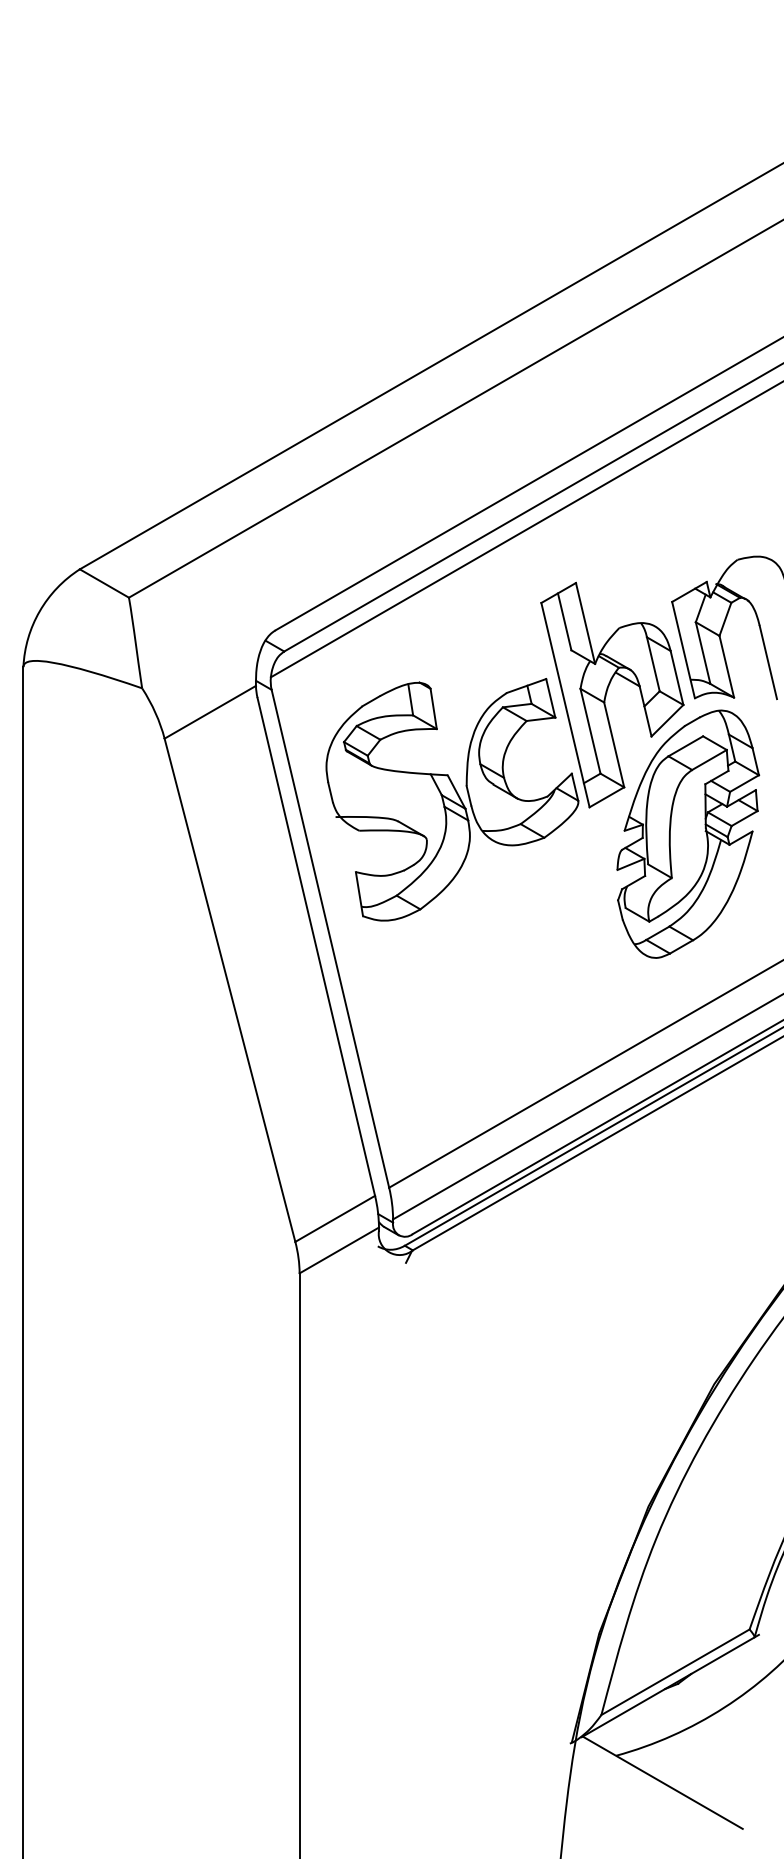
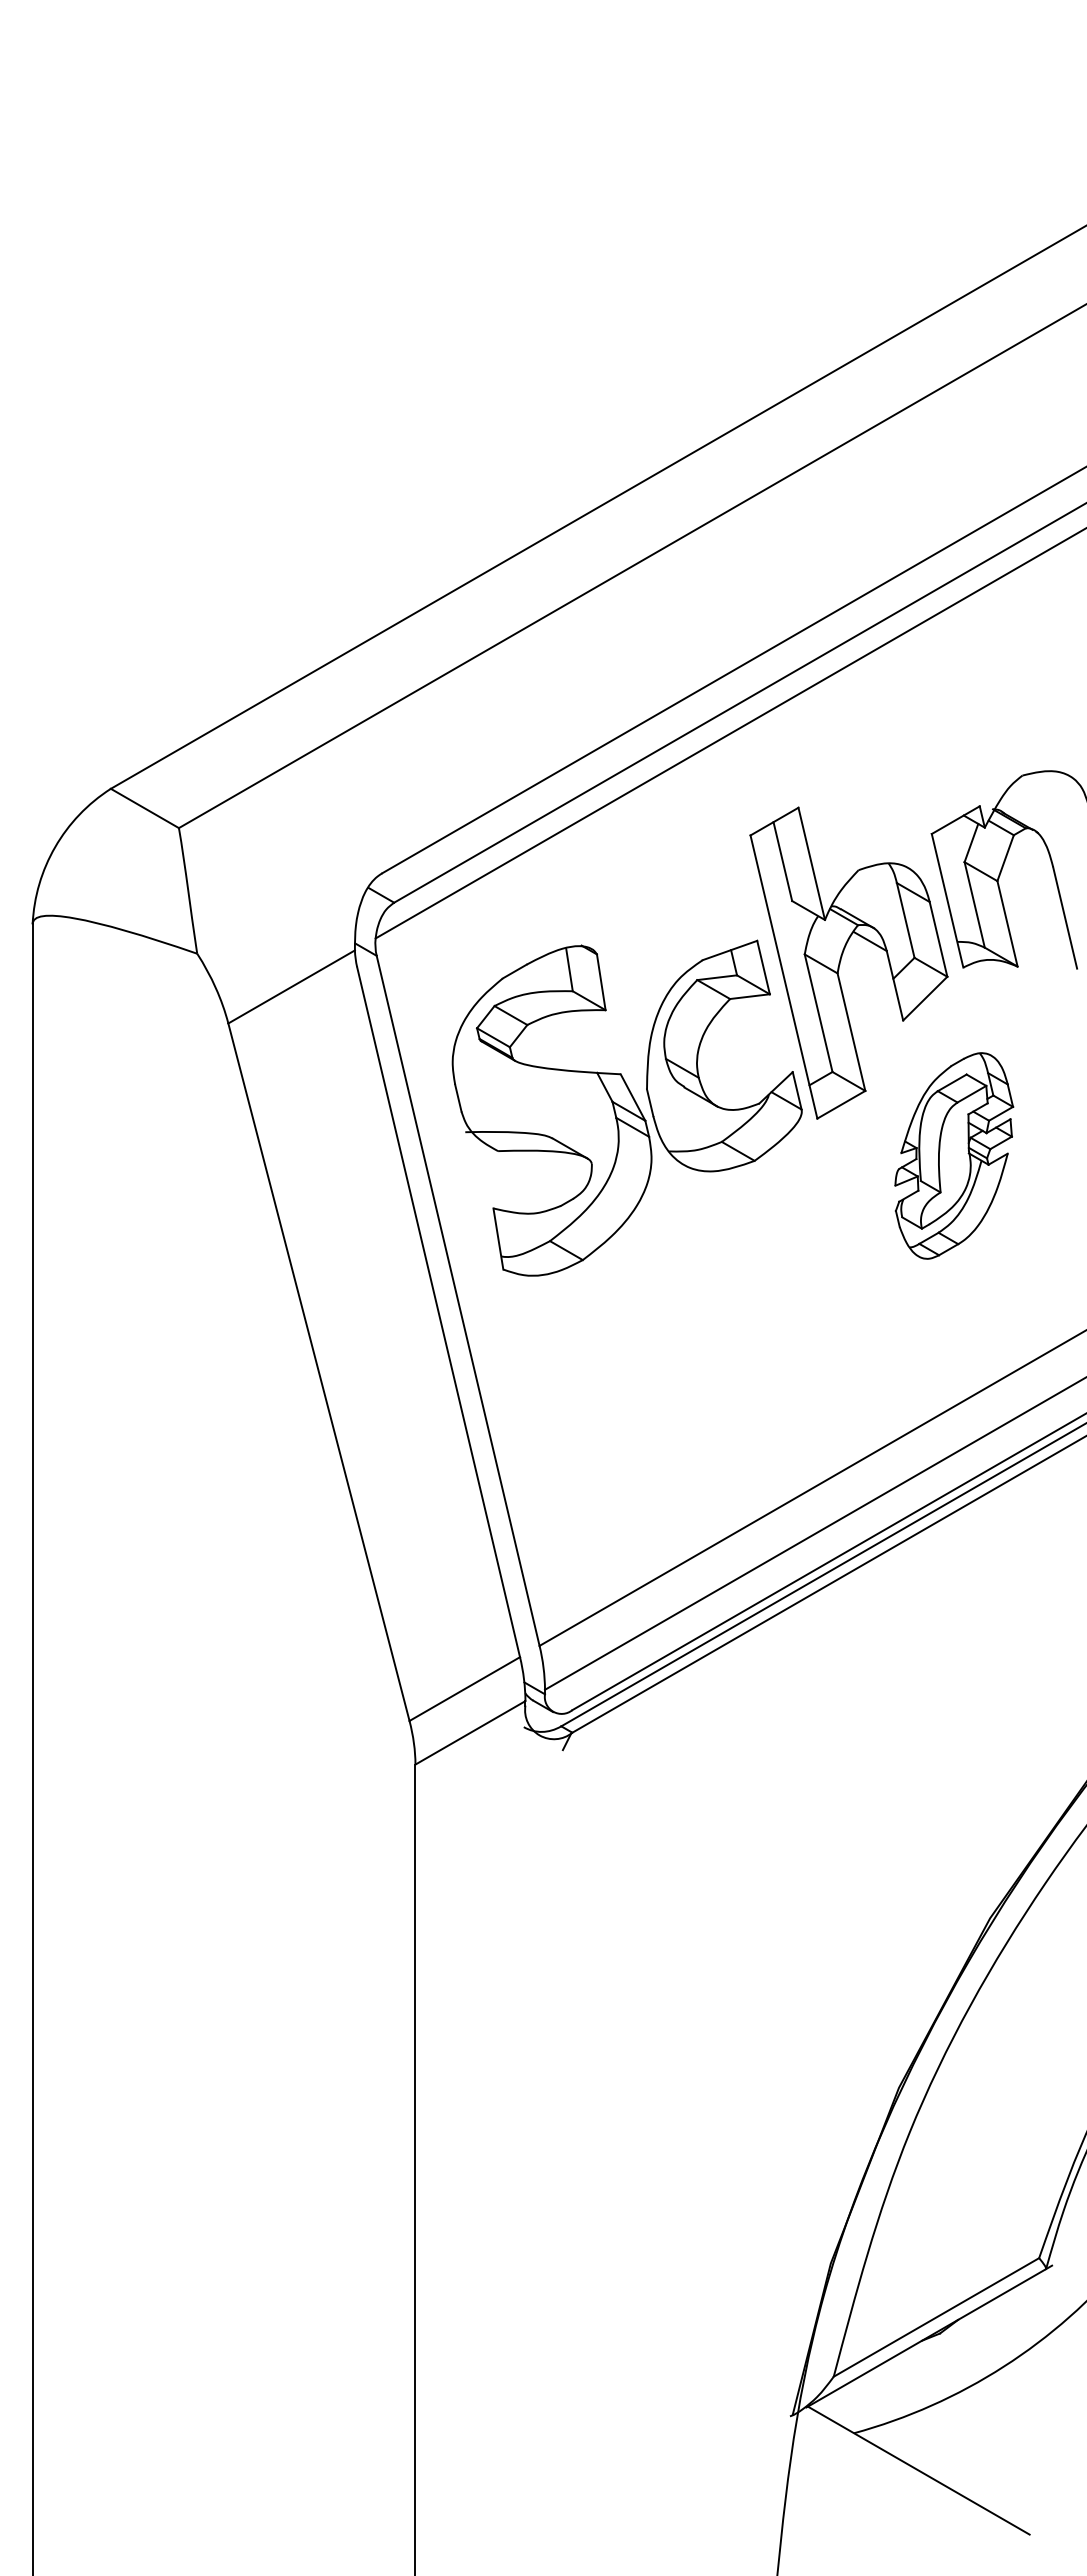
part: (688, 833) -> (954, 1155), size x0.6

